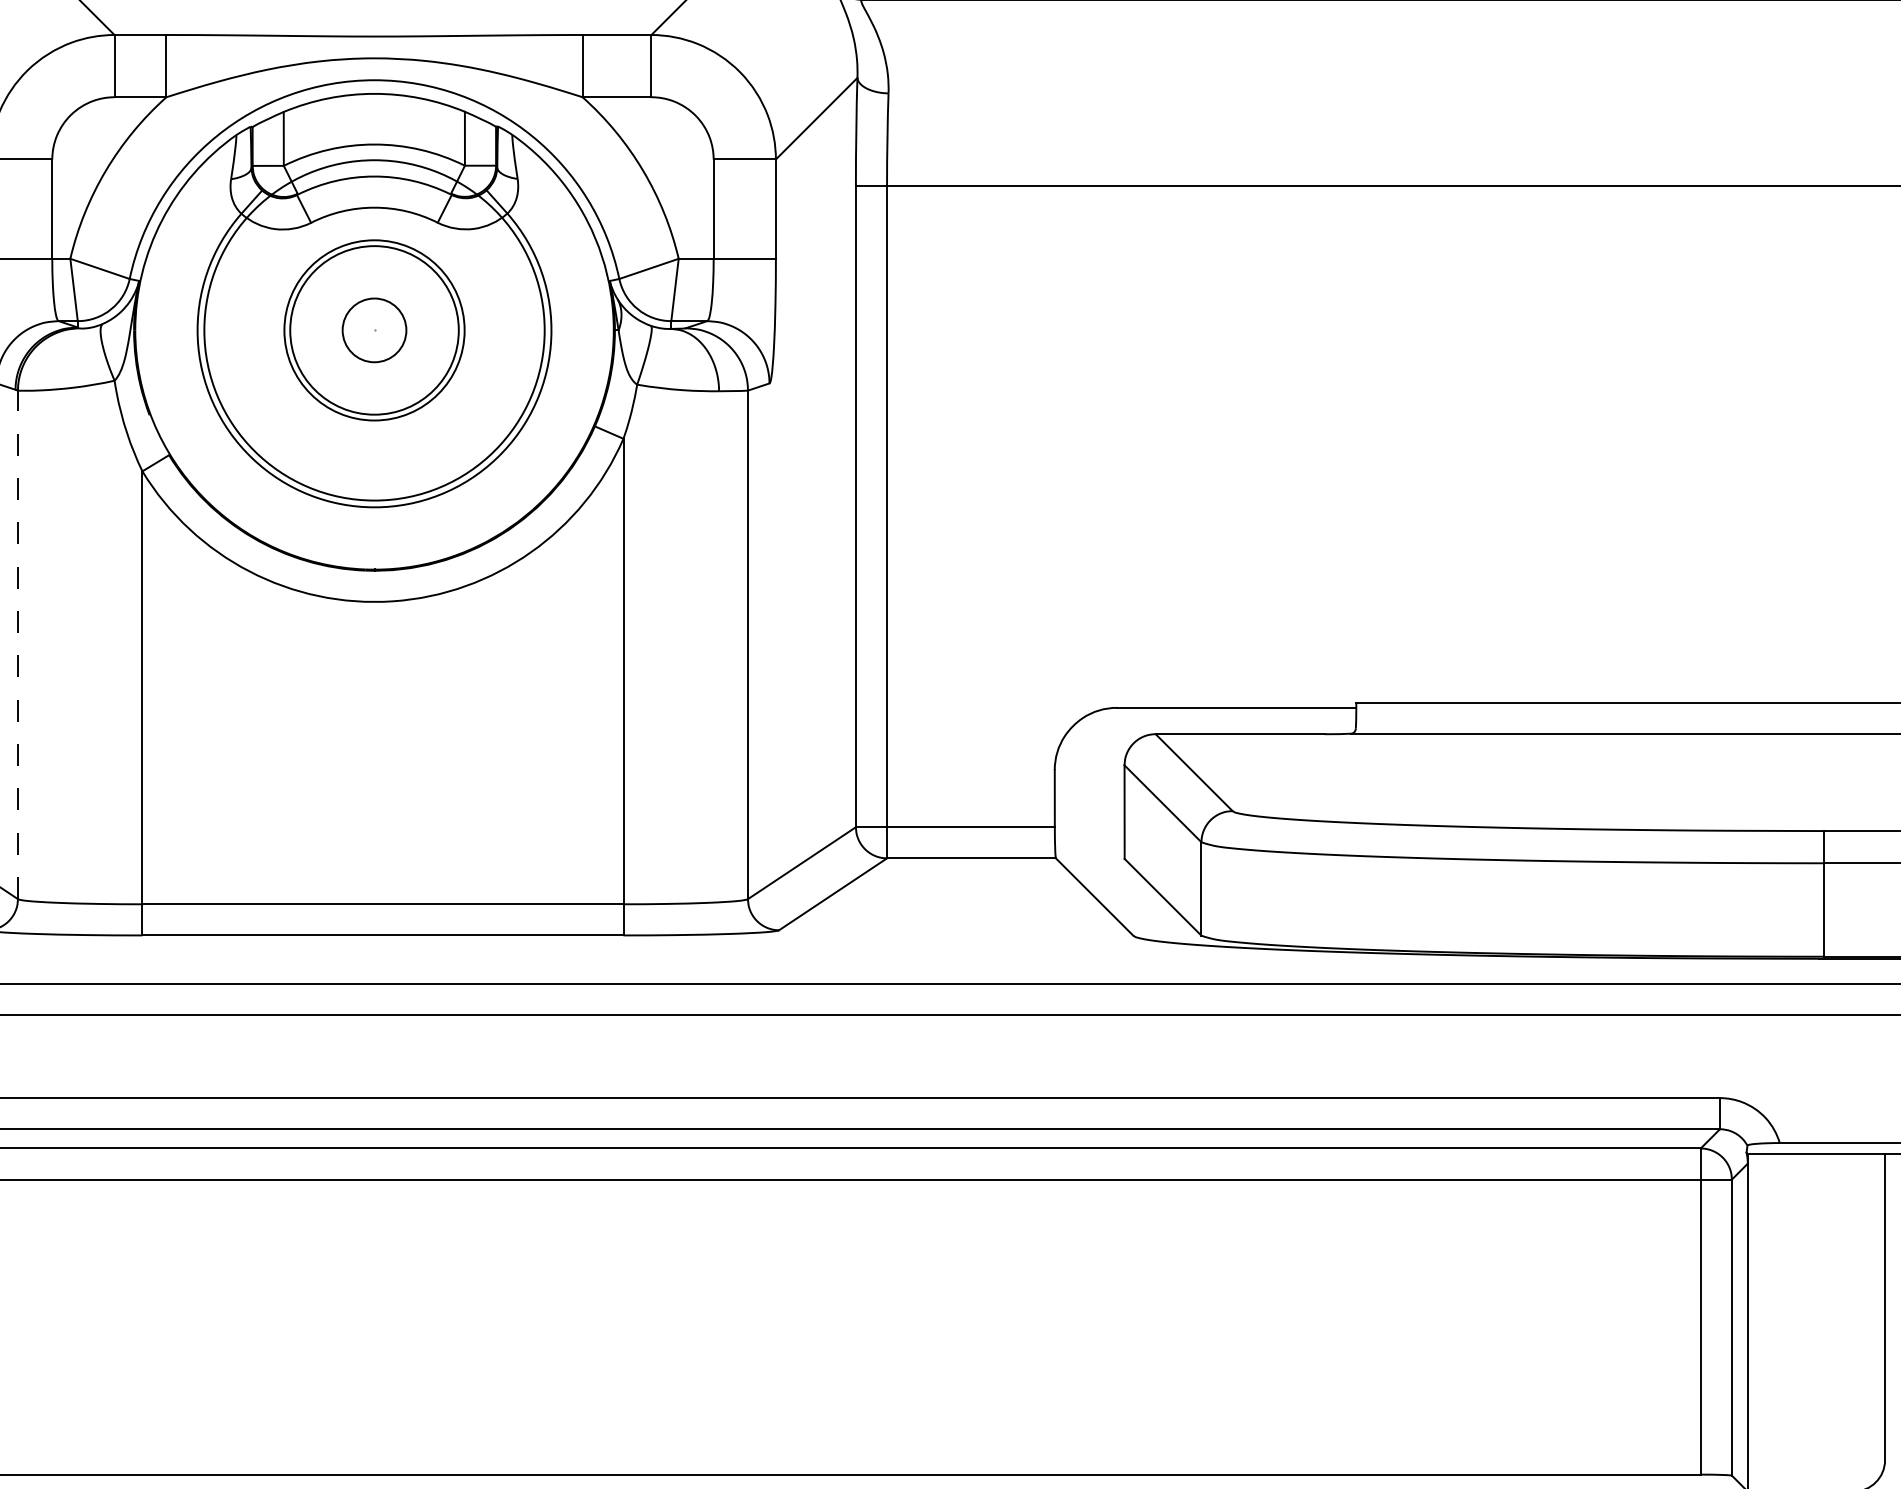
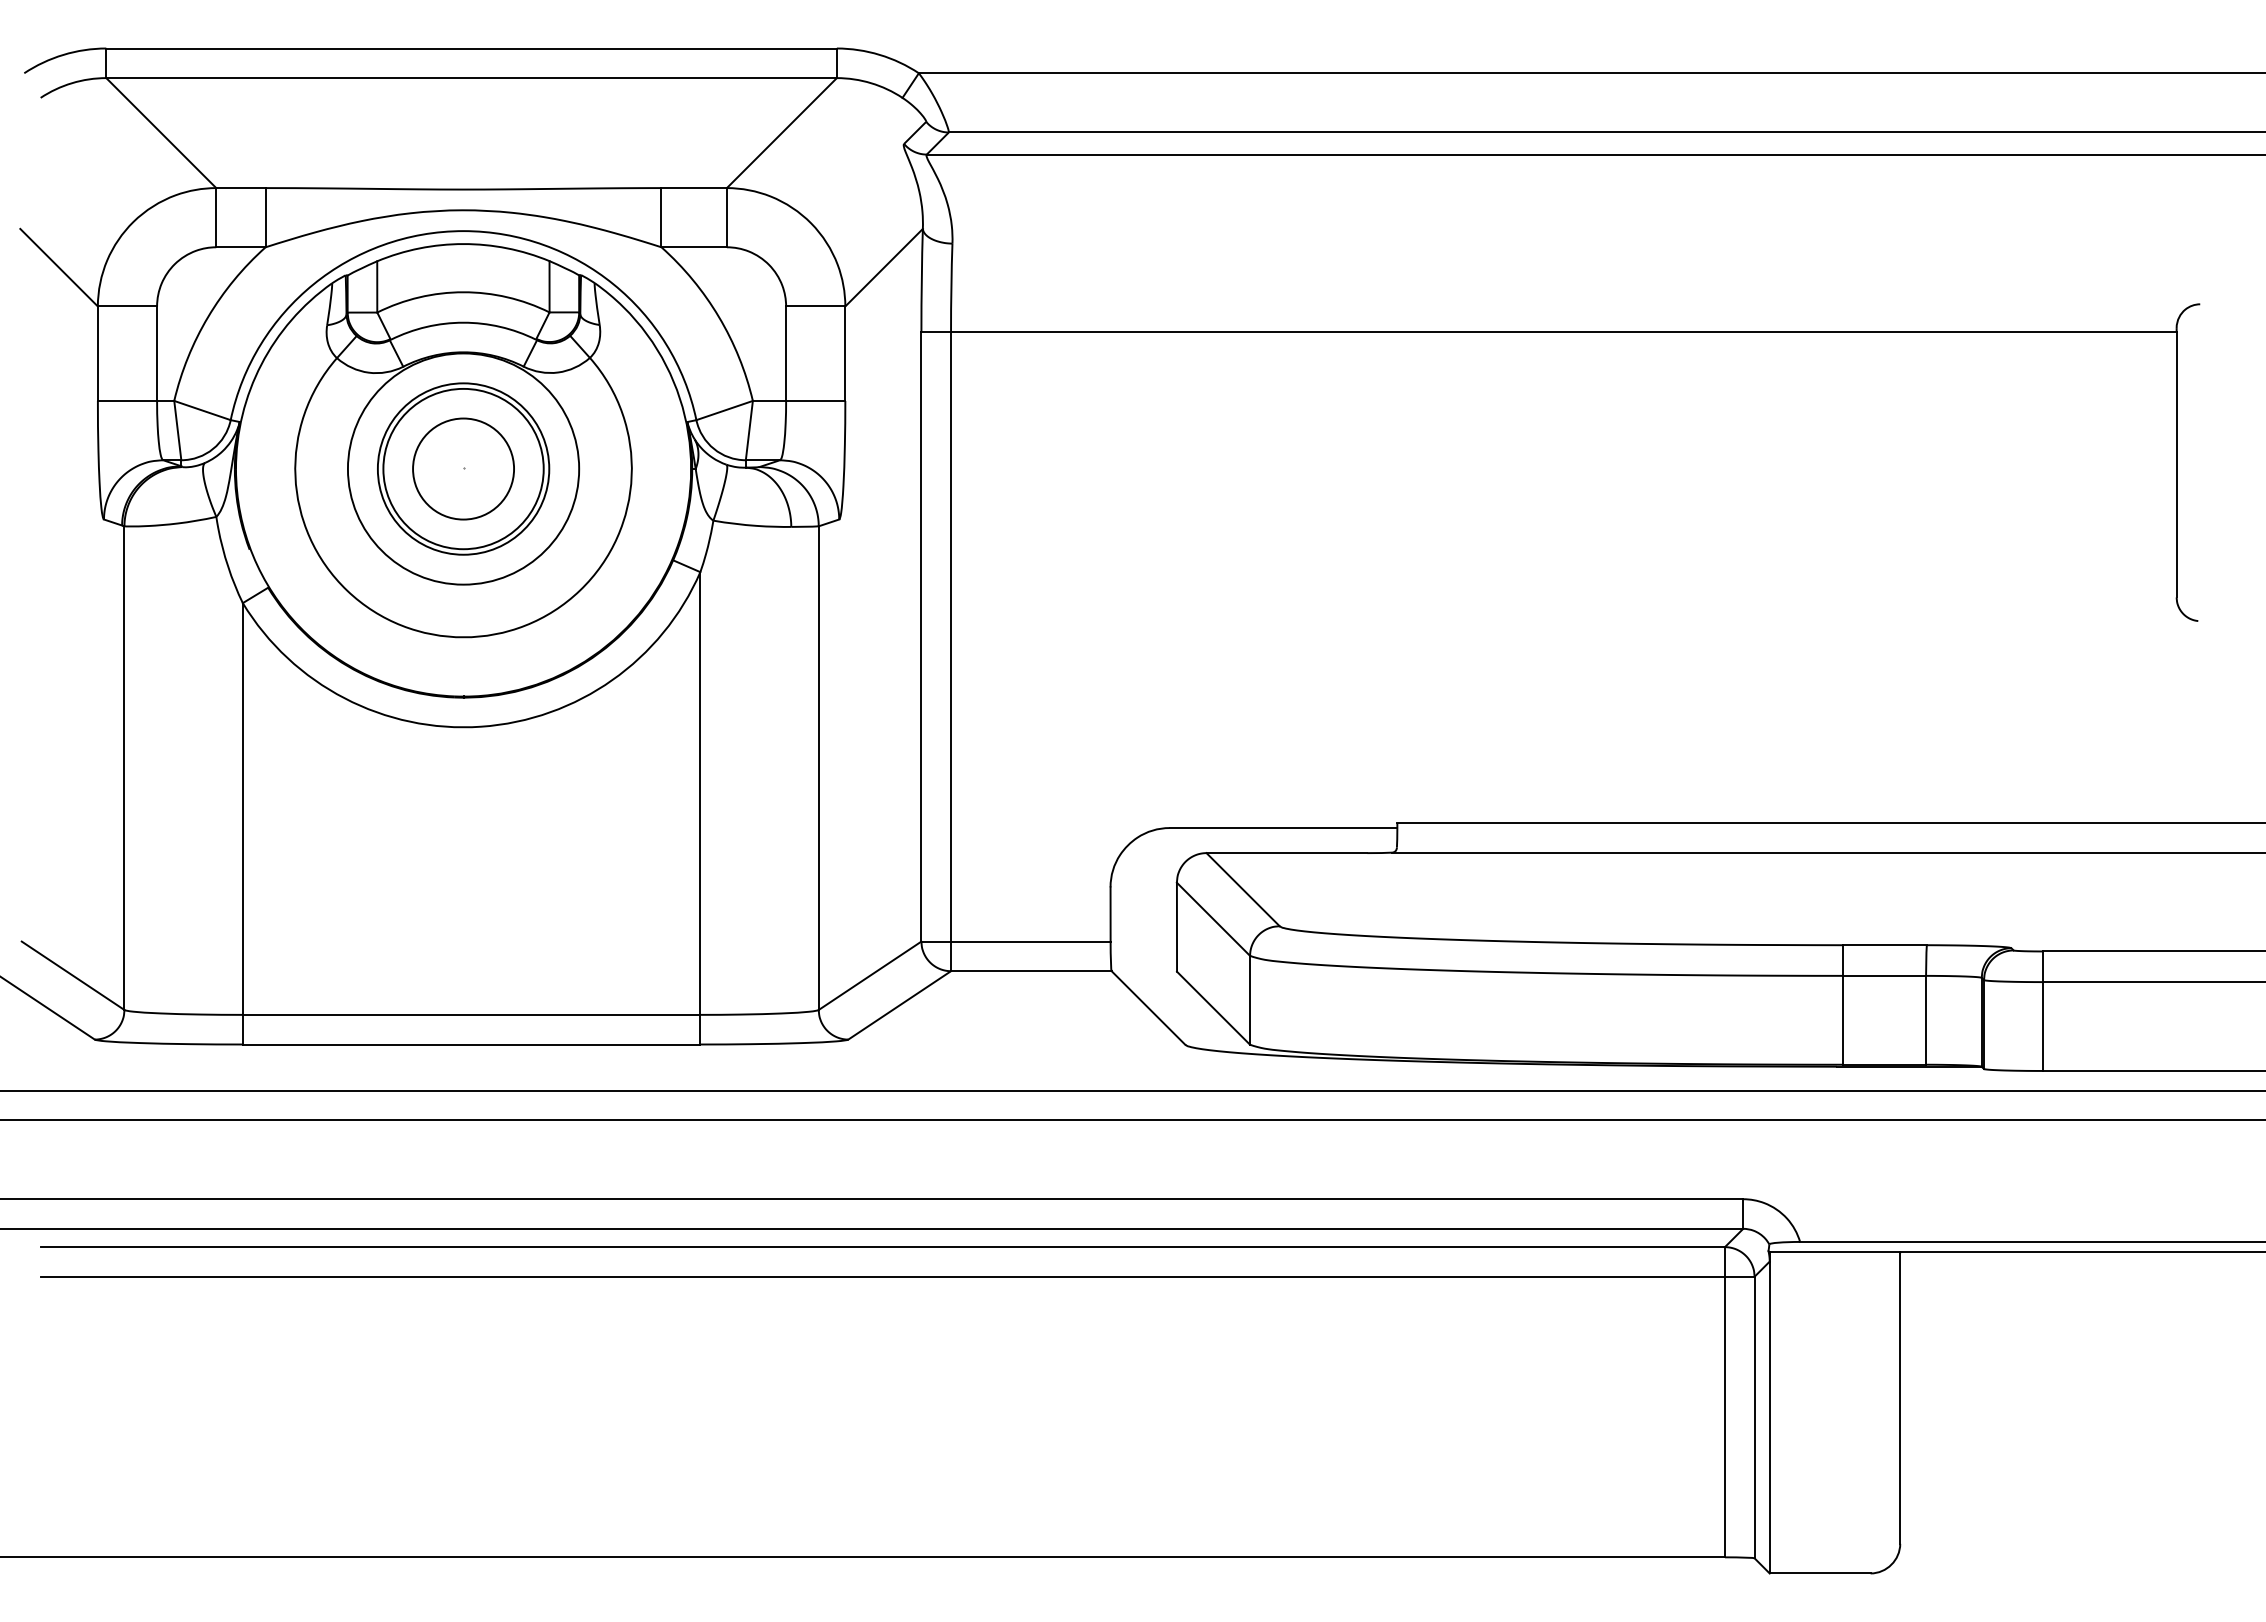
circle: (374, 329) -> (463, 468), size x0.71
circle: (374, 329) -> (463, 468), size x1.67
line: (18, 645) -> (124, 768), dashed -> solid

